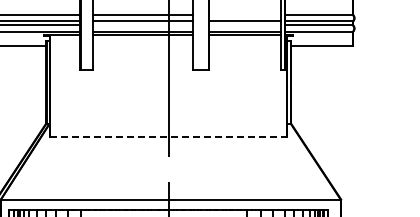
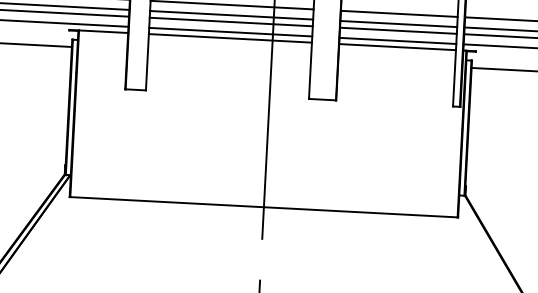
line: (244, 15) -> (398, 14), added
line: (142, 25) -> (230, 22), added
line: (244, 25) -> (397, 30), added
line: (169, 137) -> (265, 207), dashed -> solid

